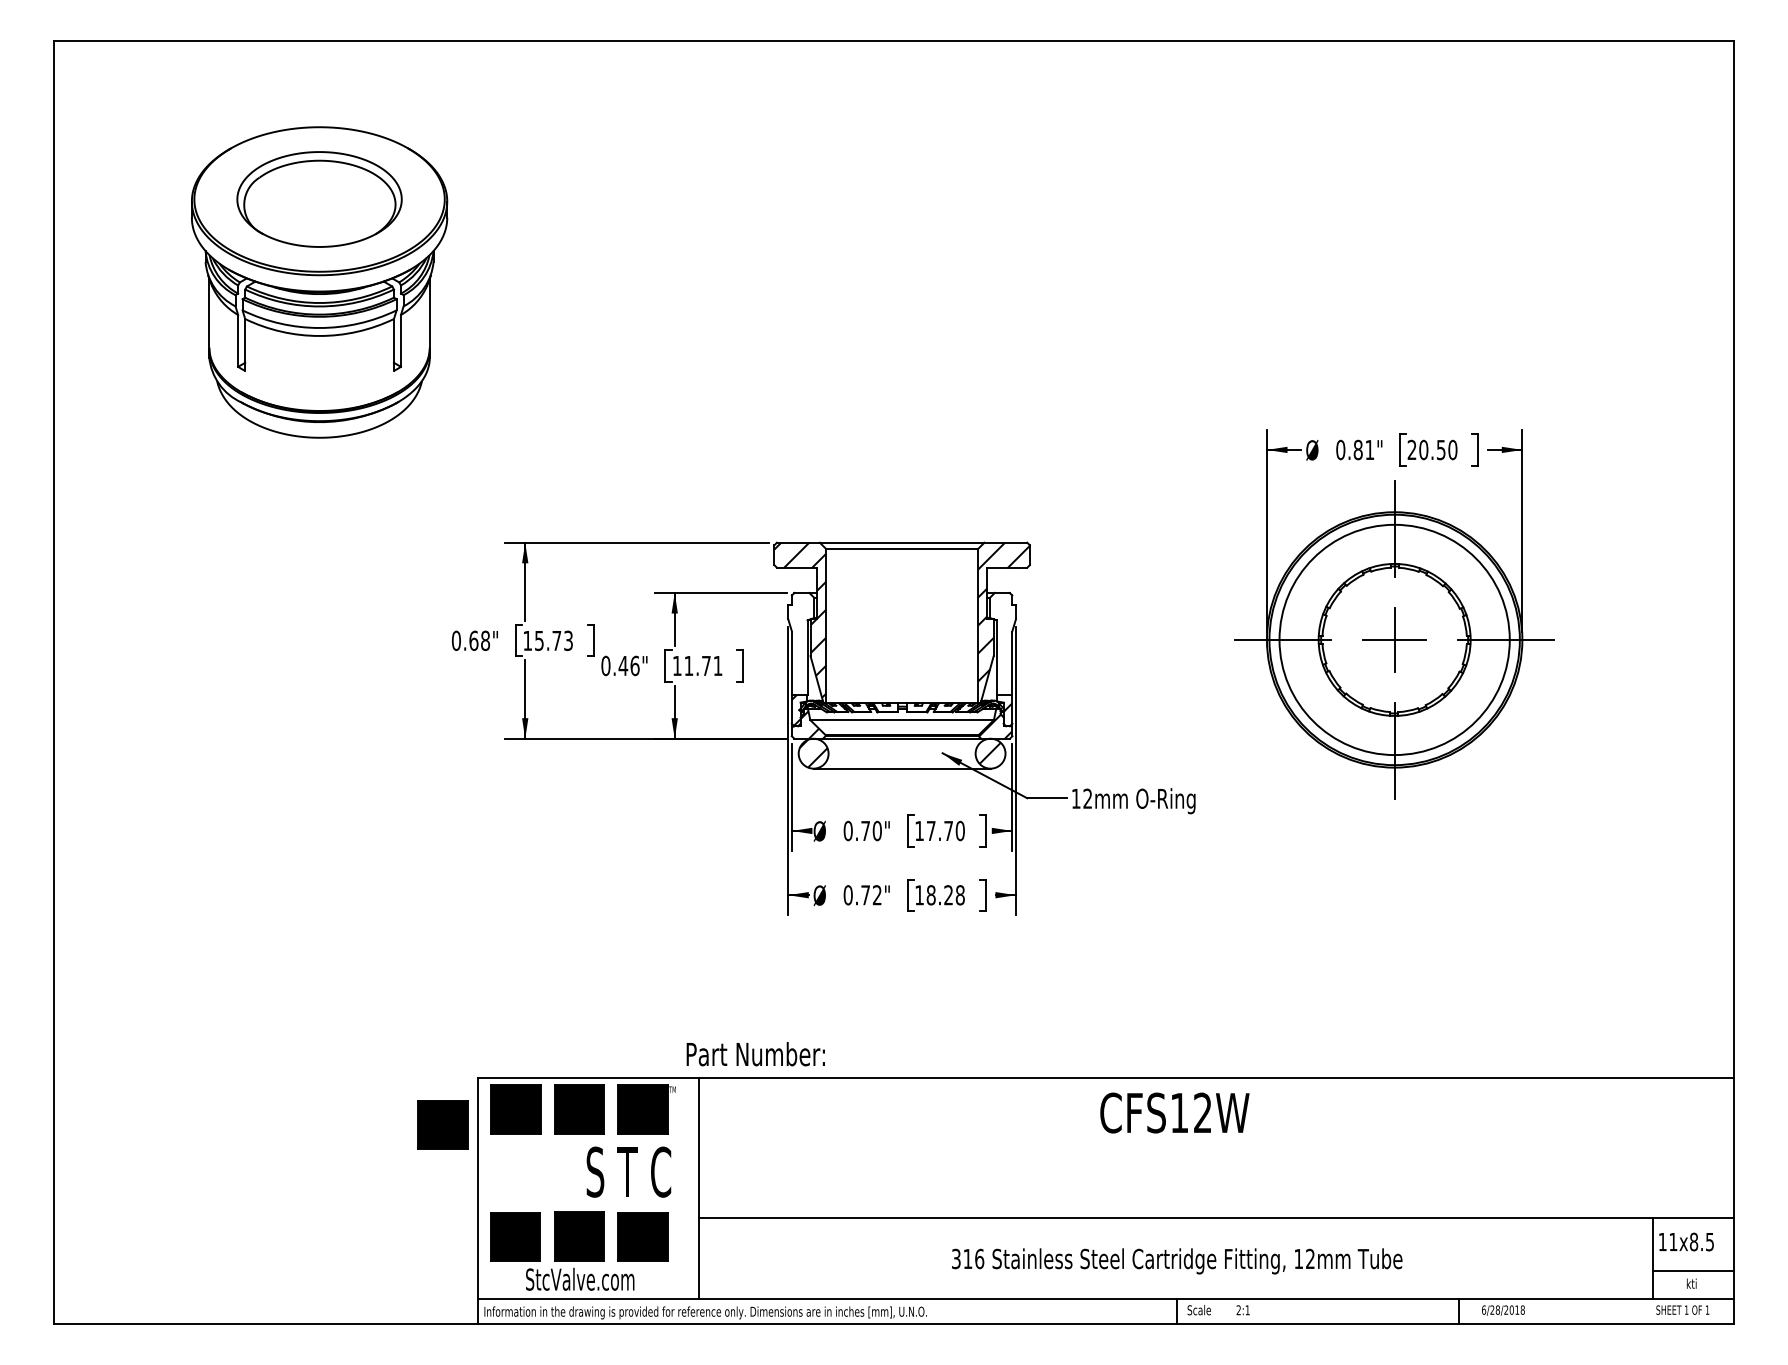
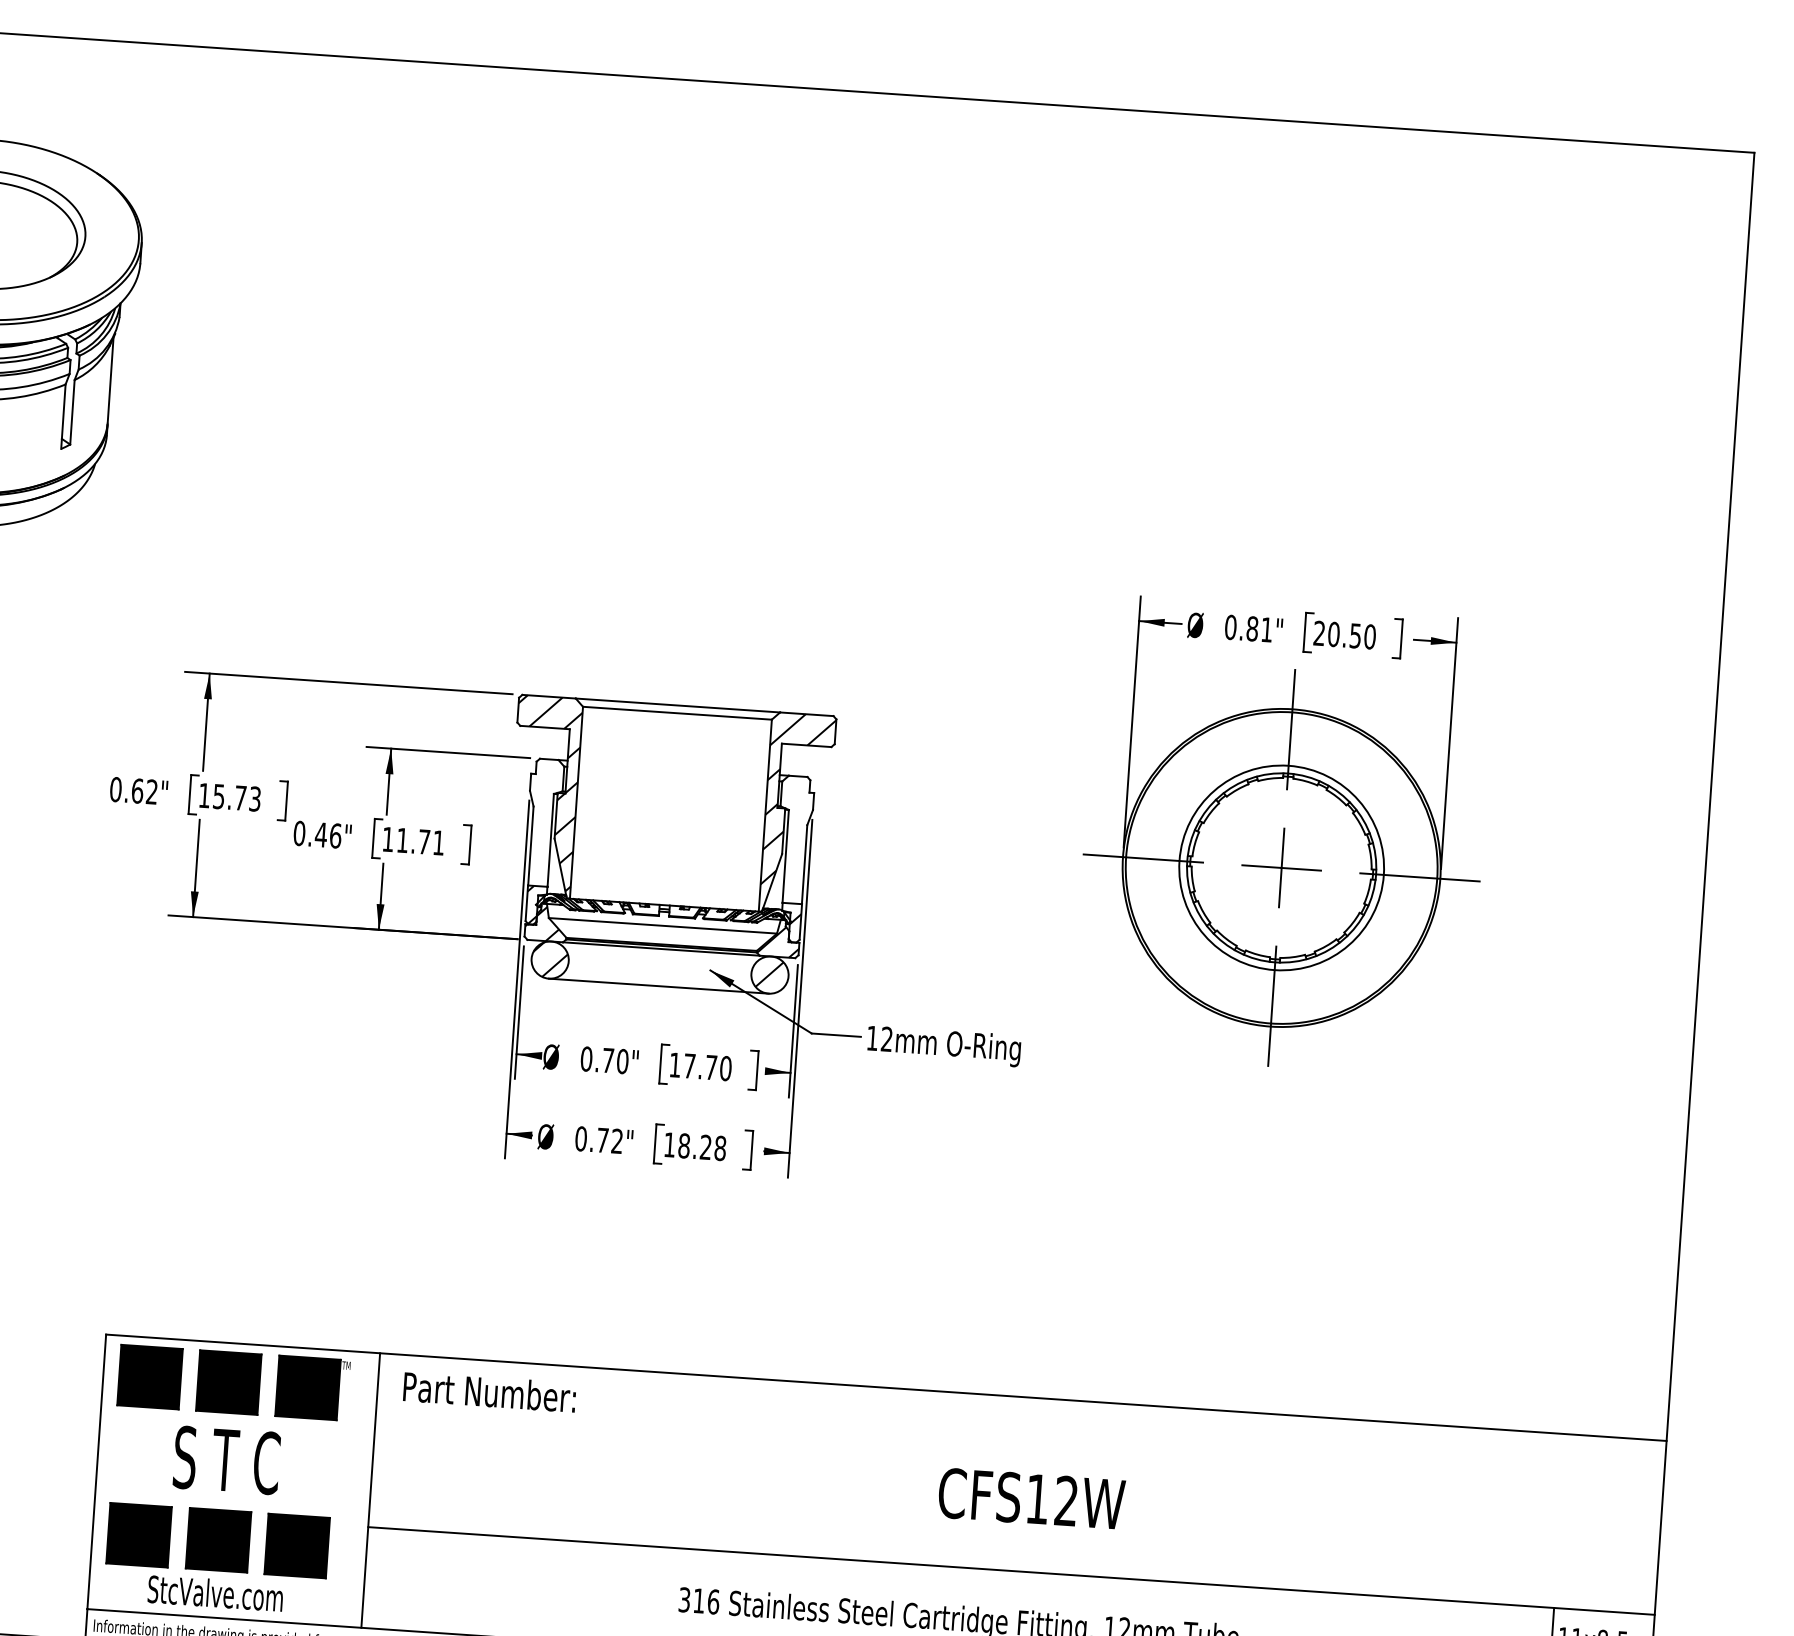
circle: (1394, 639) -> (1281, 867), size x0.71
text: (485, 640) -> (152, 791), 0.68" -> 0.62"
text: (755, 1054) -> (489, 1392), moved
text: (1174, 1112) -> (1031, 1498), moved
part: (442, 1124) -> (57, 1389), removed
text: (628, 1171) -> (226, 1459), moved

